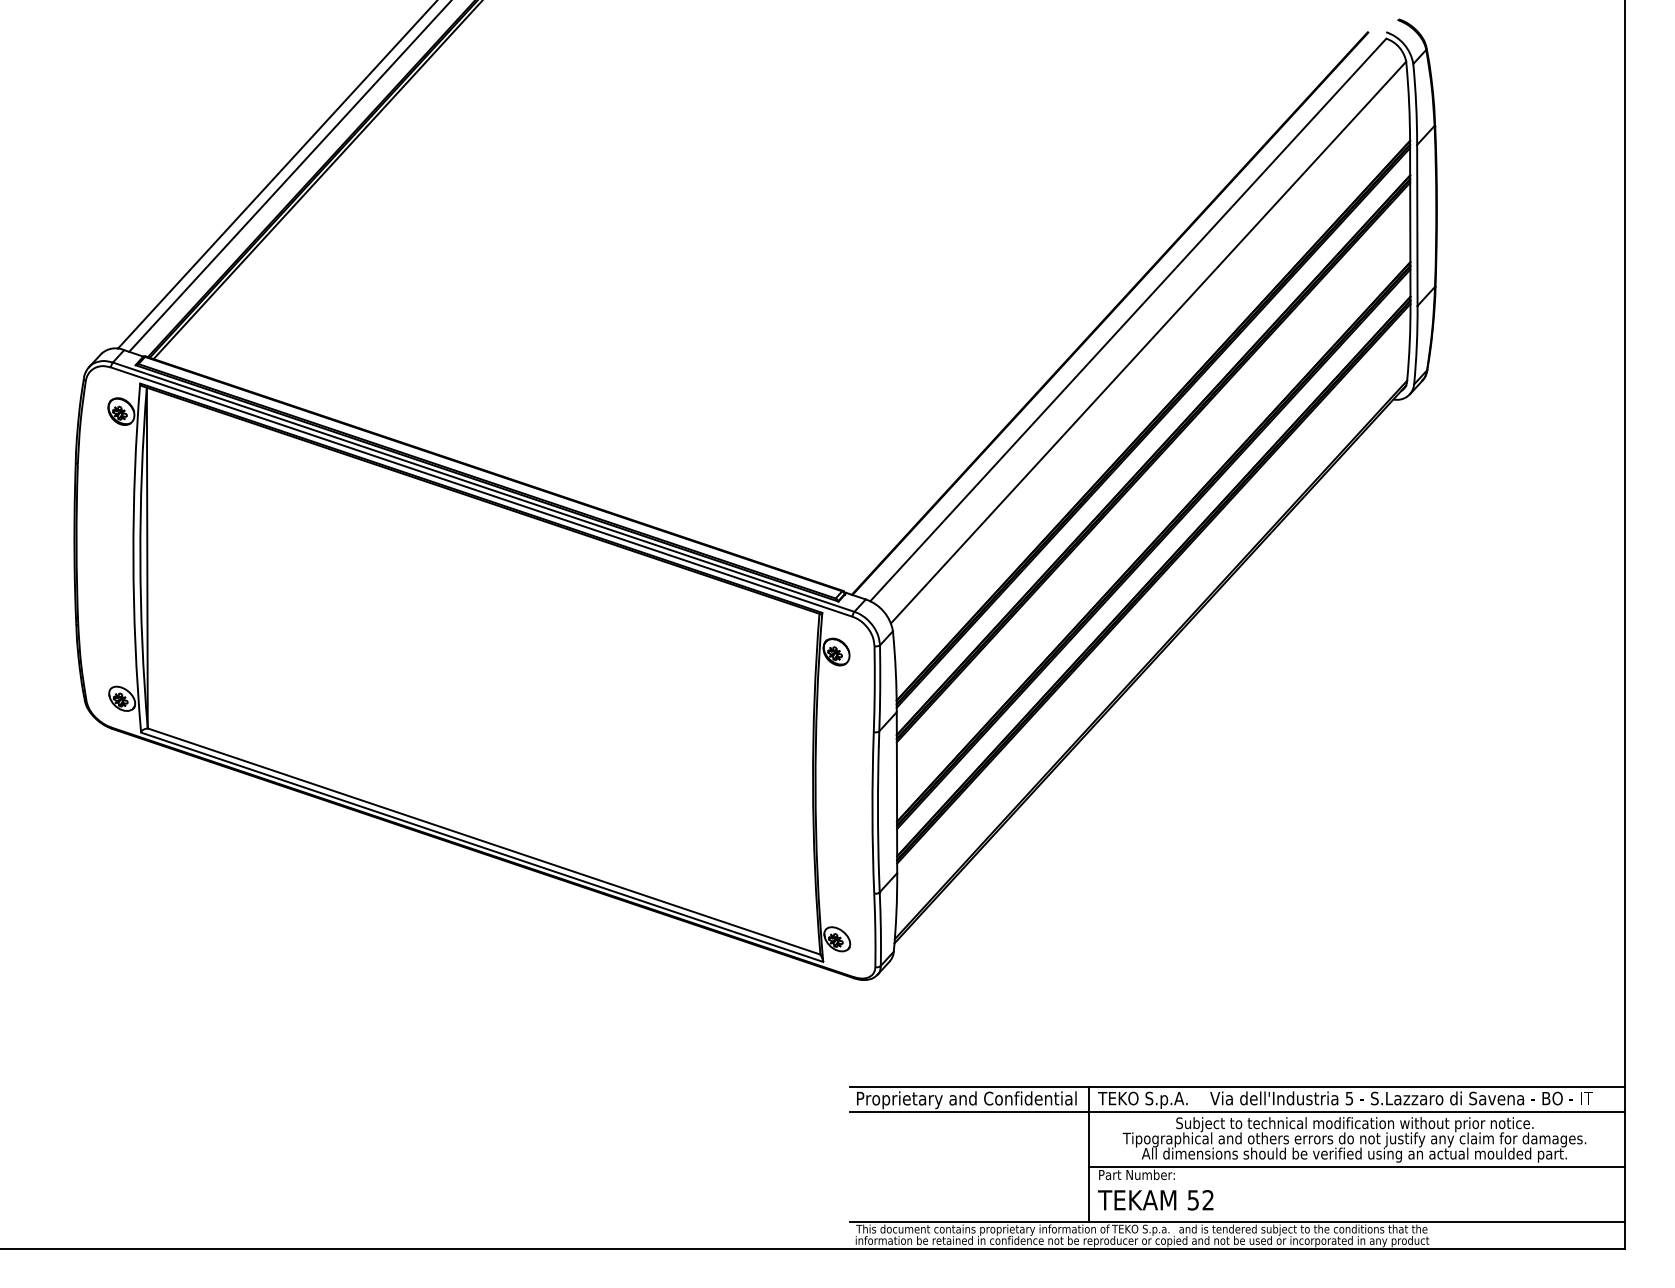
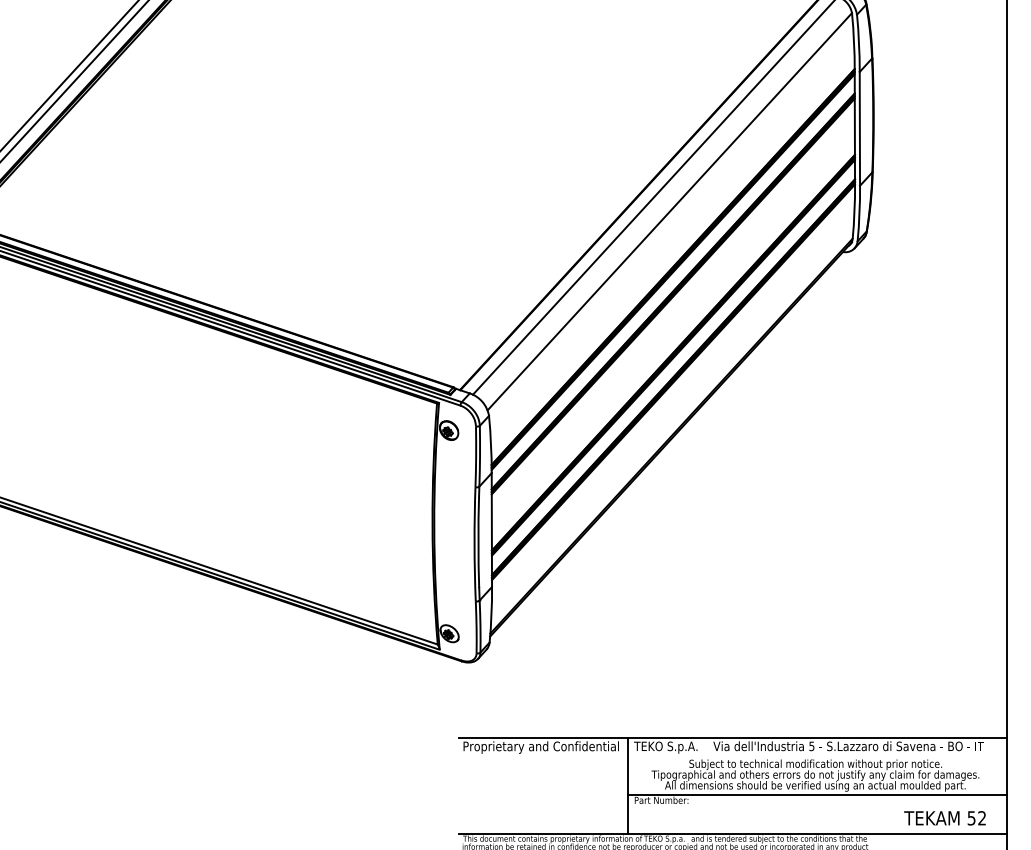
line: (1236, 1111) -> (731, 755), removed
text: (1155, 1200) -> (944, 818), moved

